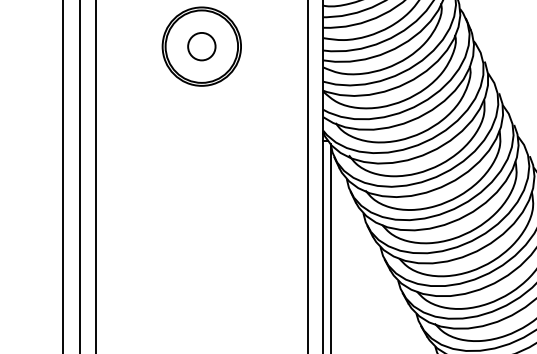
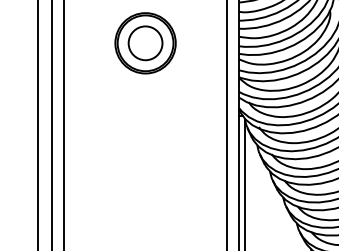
circle: (201, 46) -> (145, 43), size x1.6

